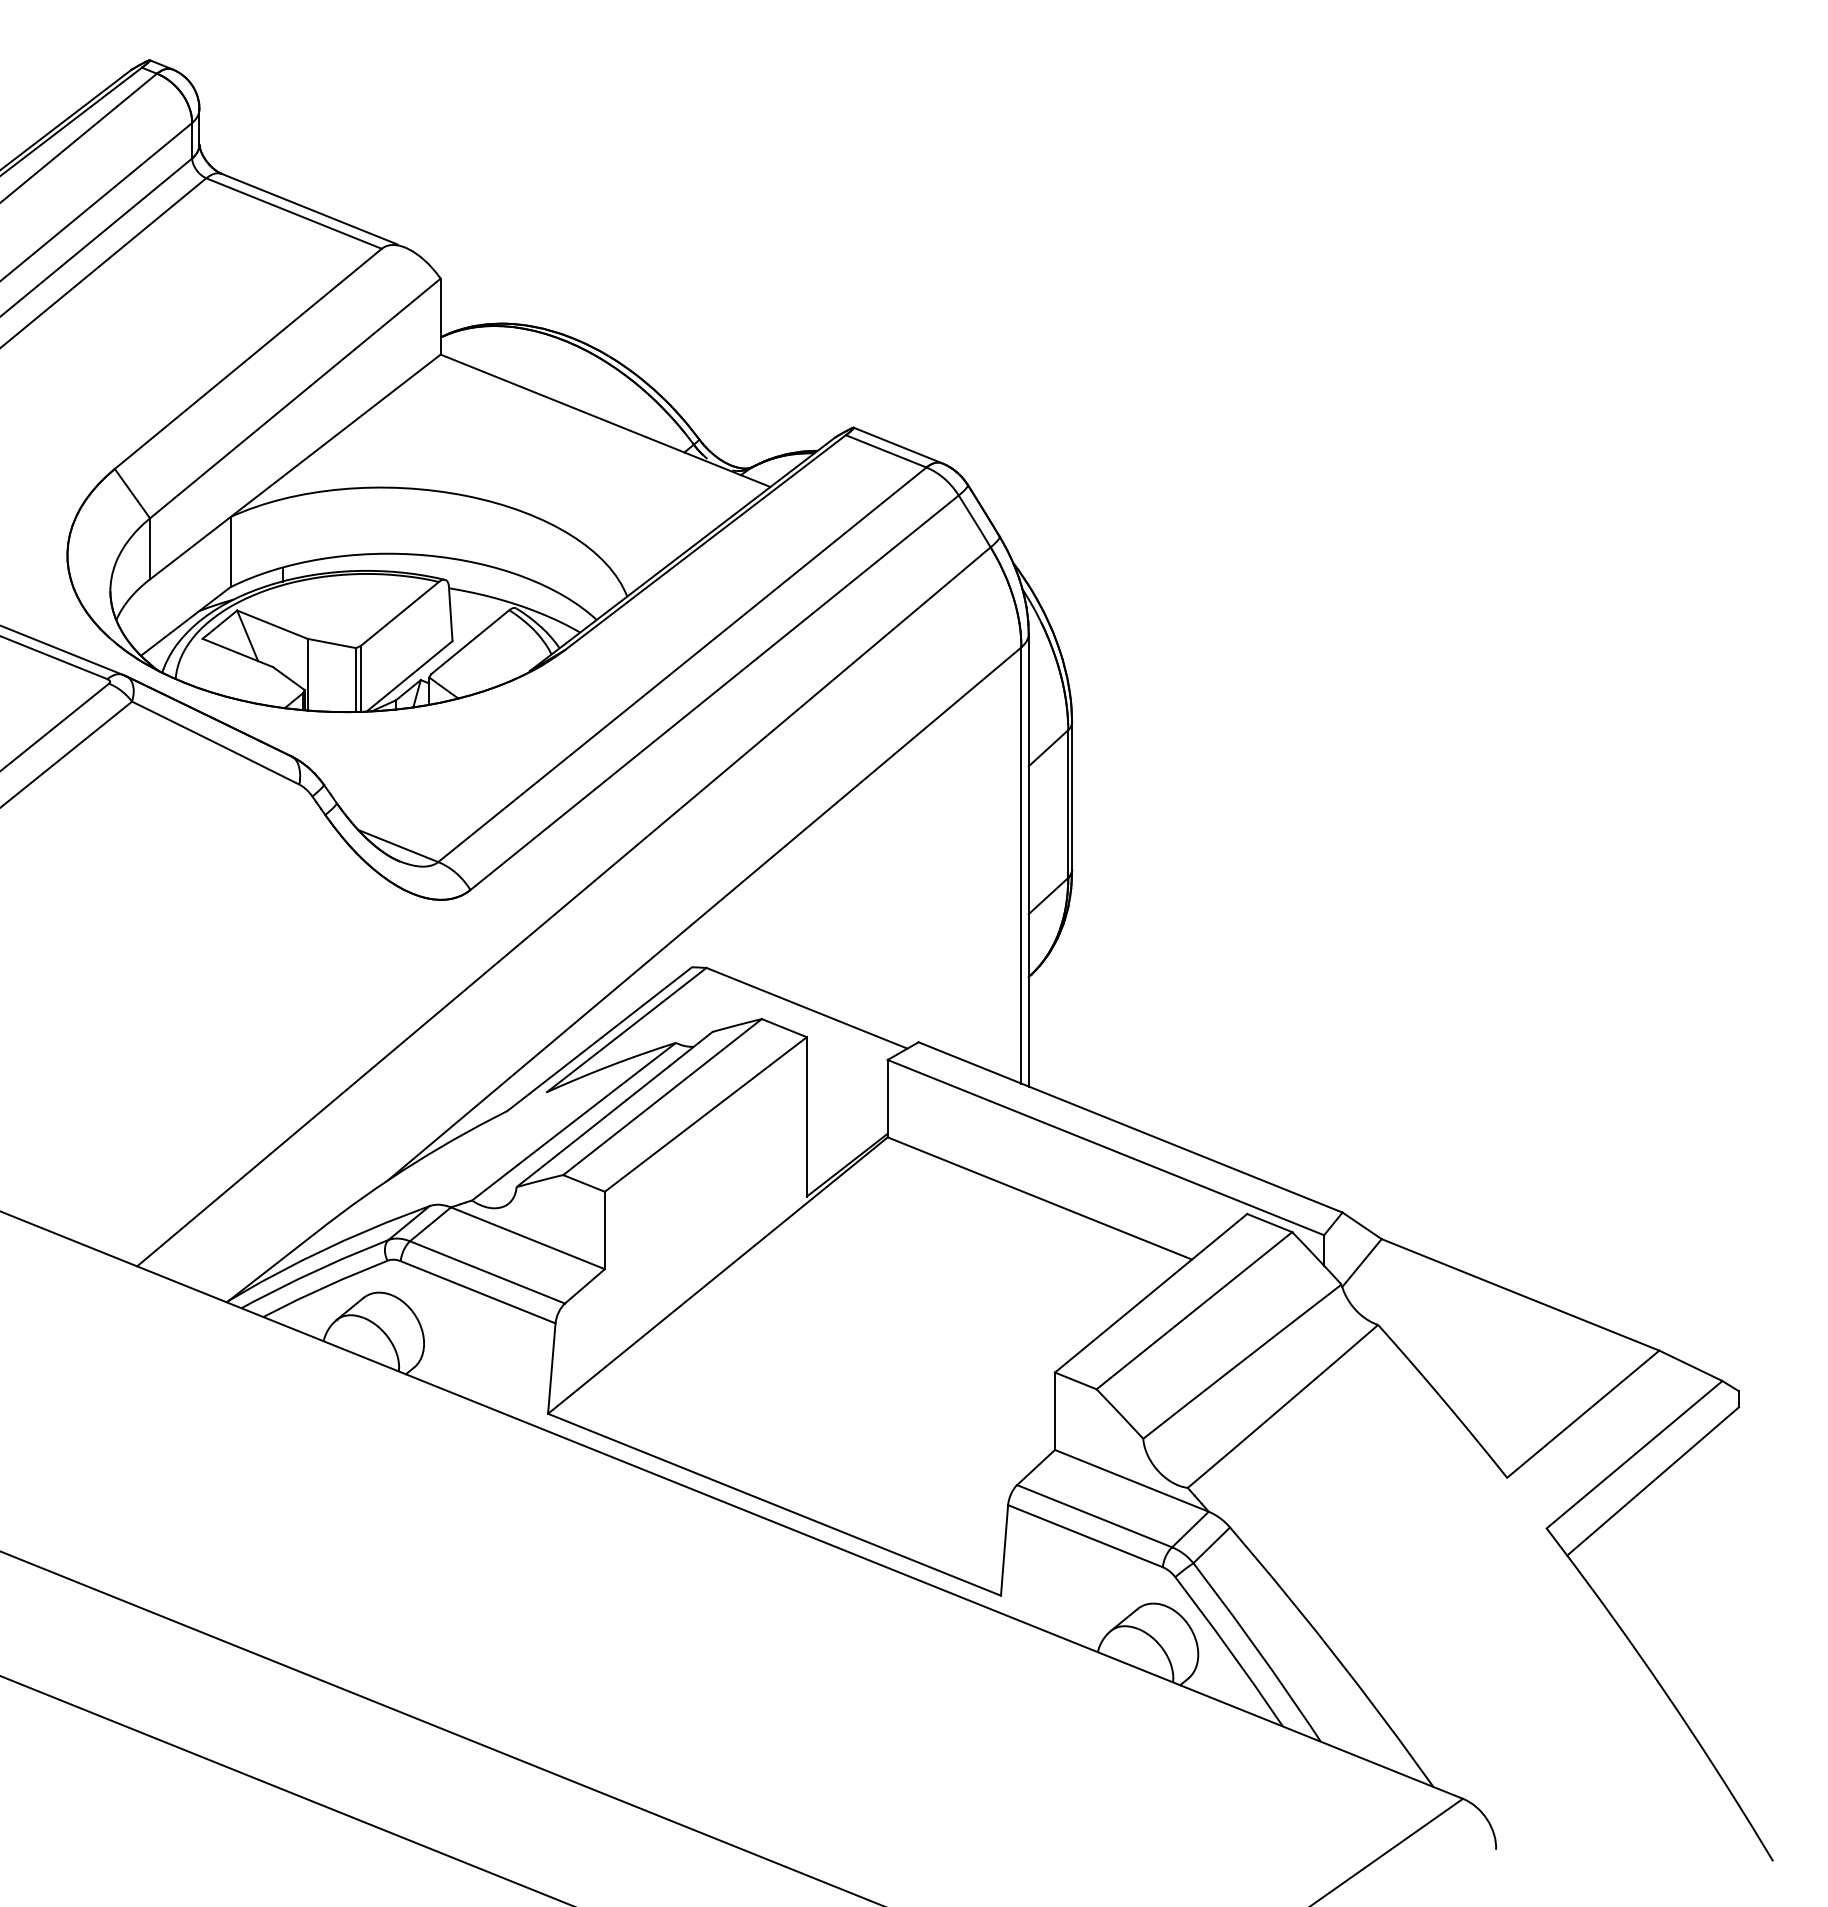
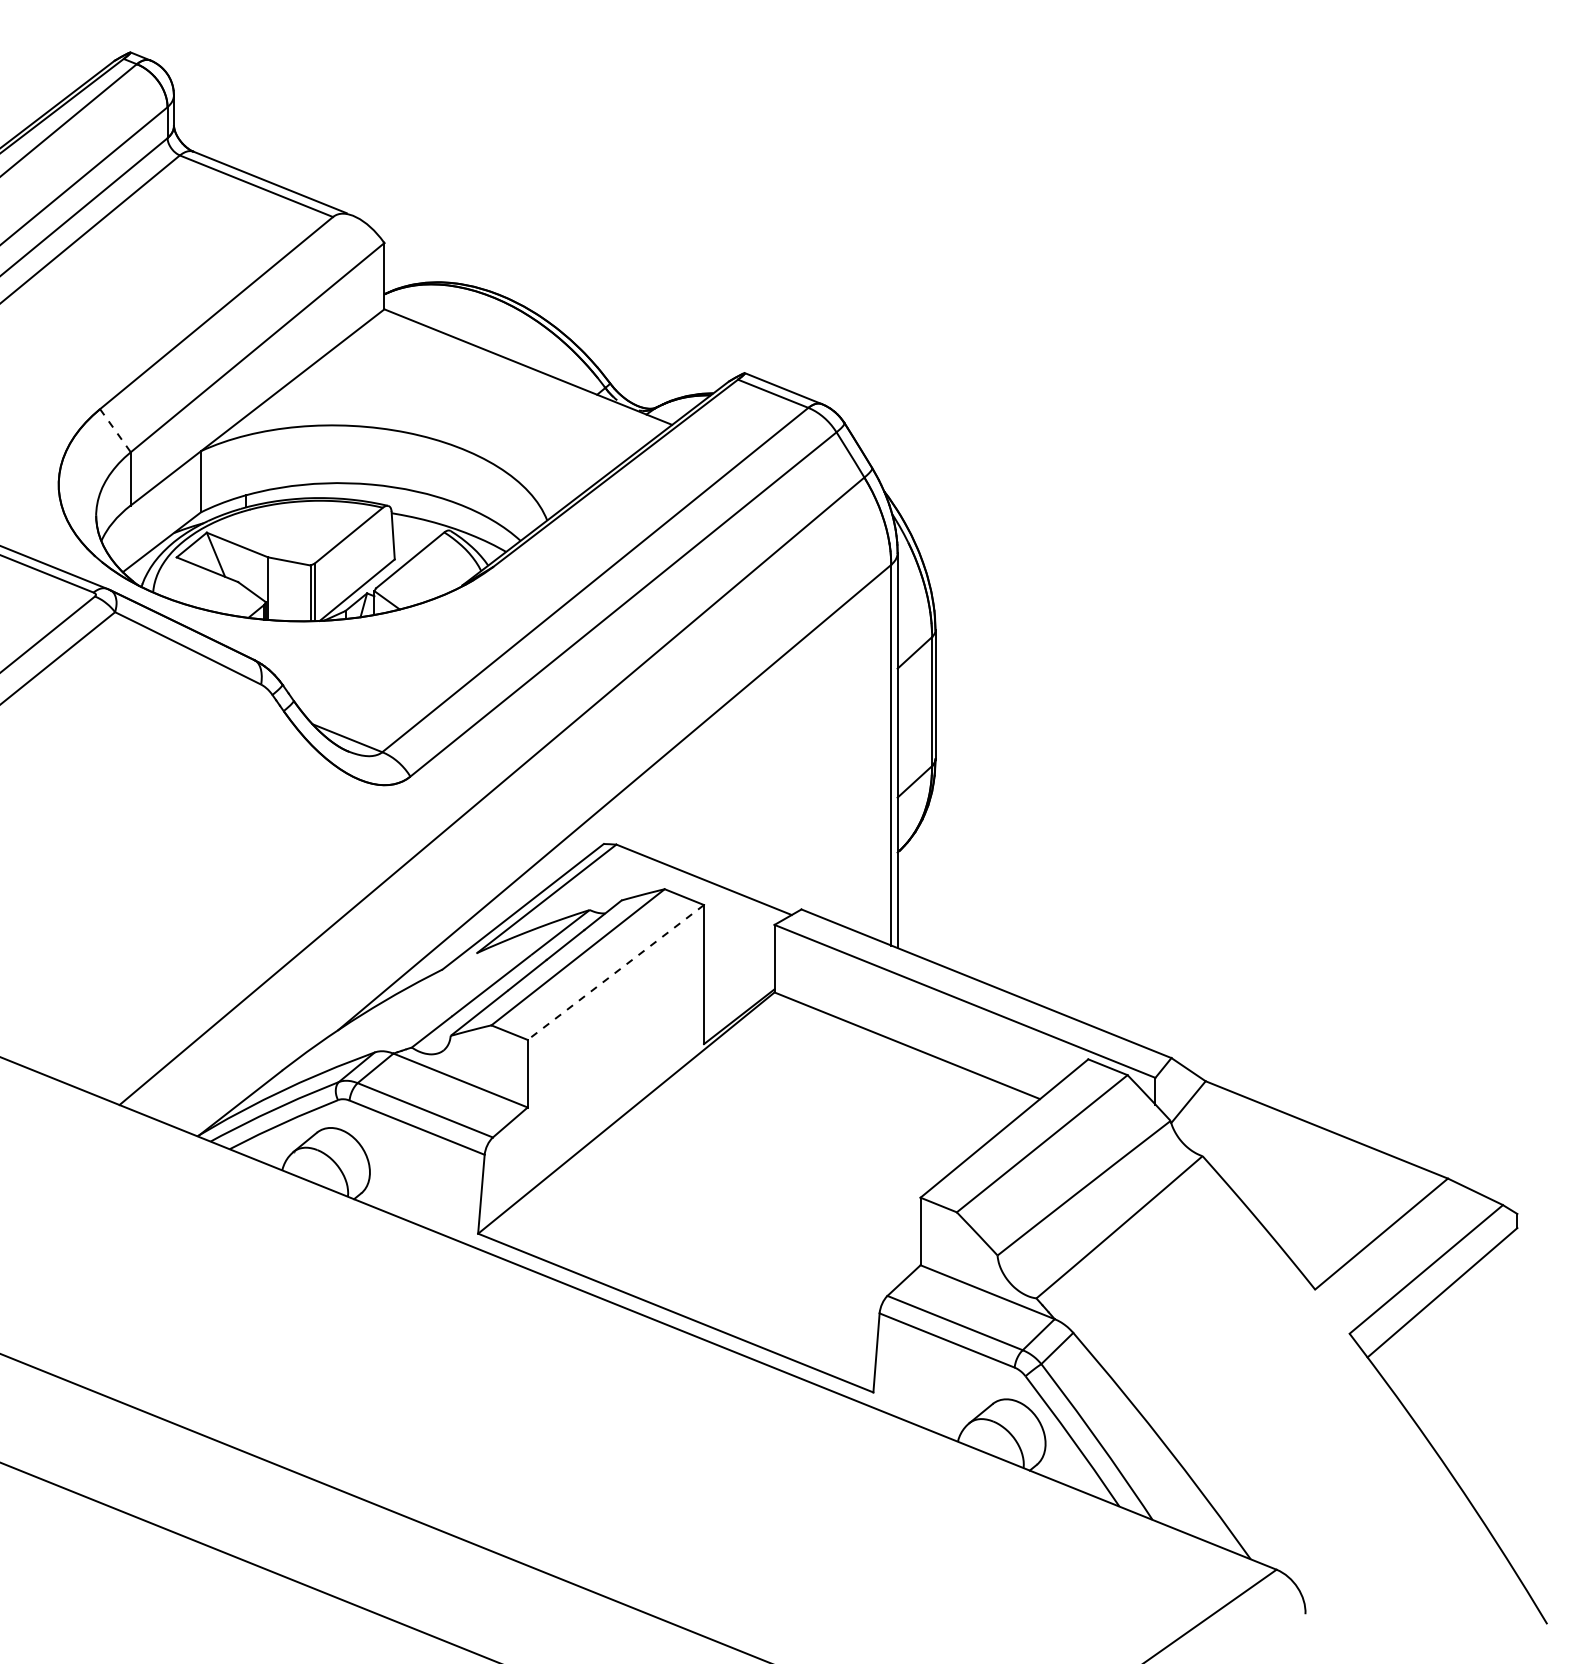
line: (132, 494) -> (115, 431), solid -> dashed
line: (705, 1114) -> (615, 972), solid -> dashed

